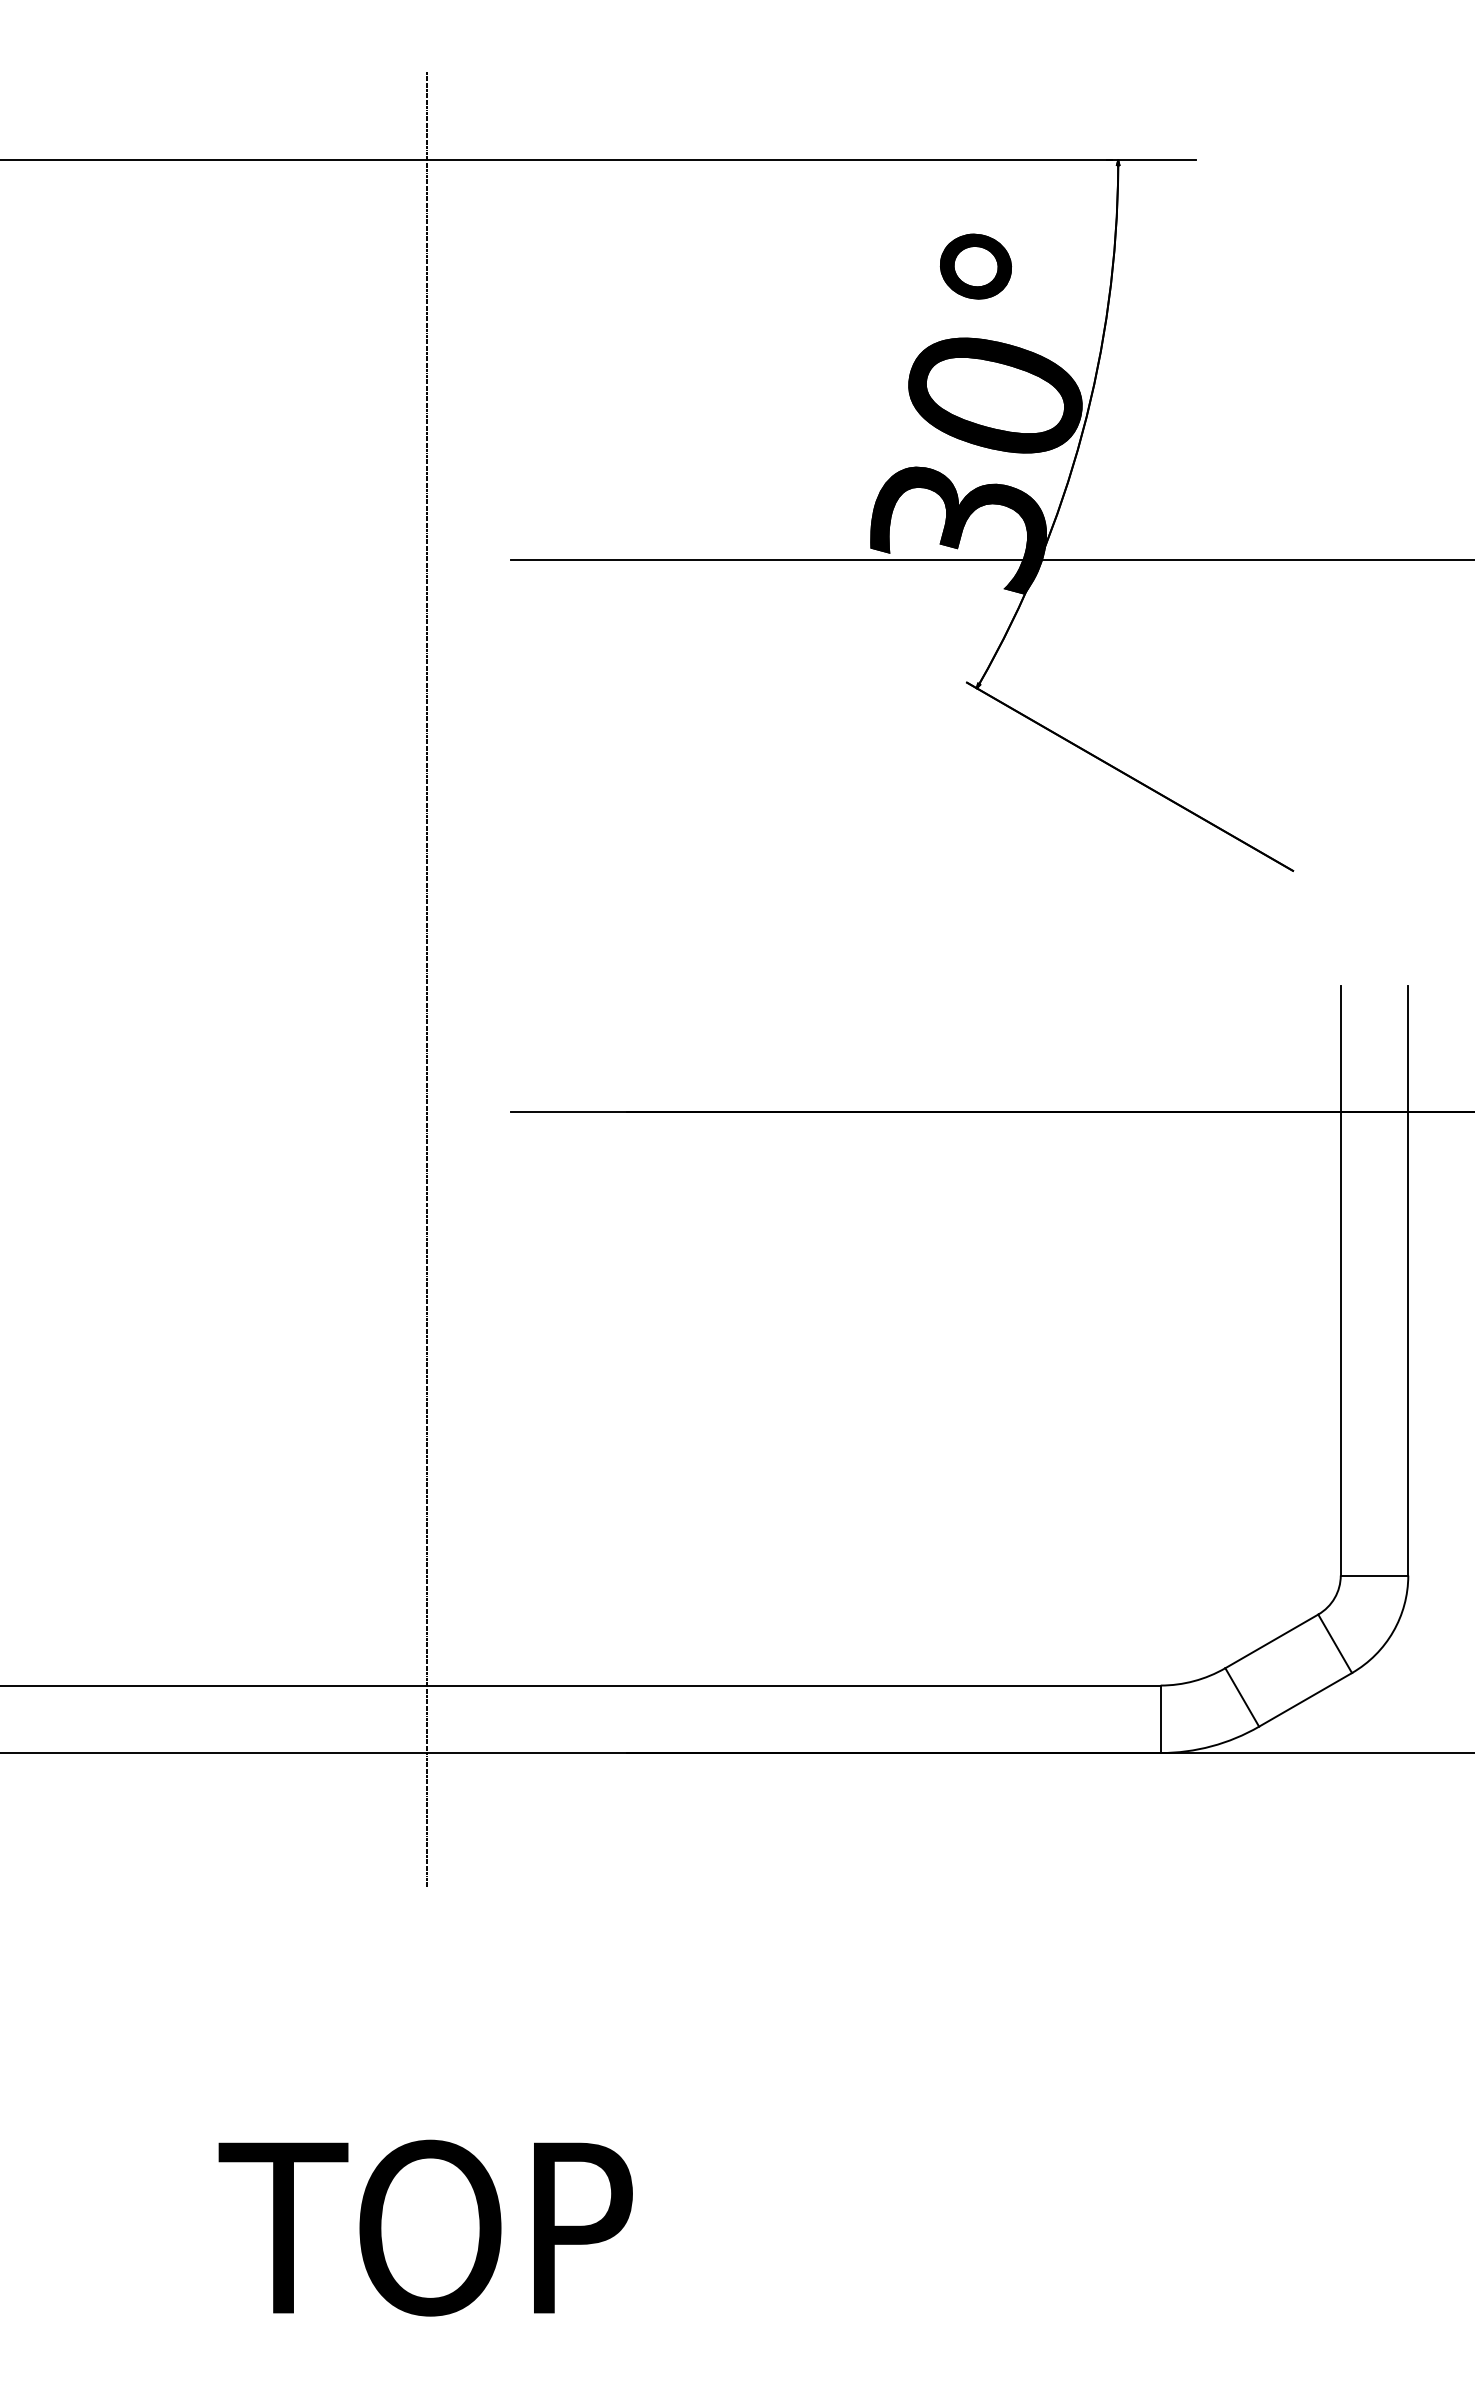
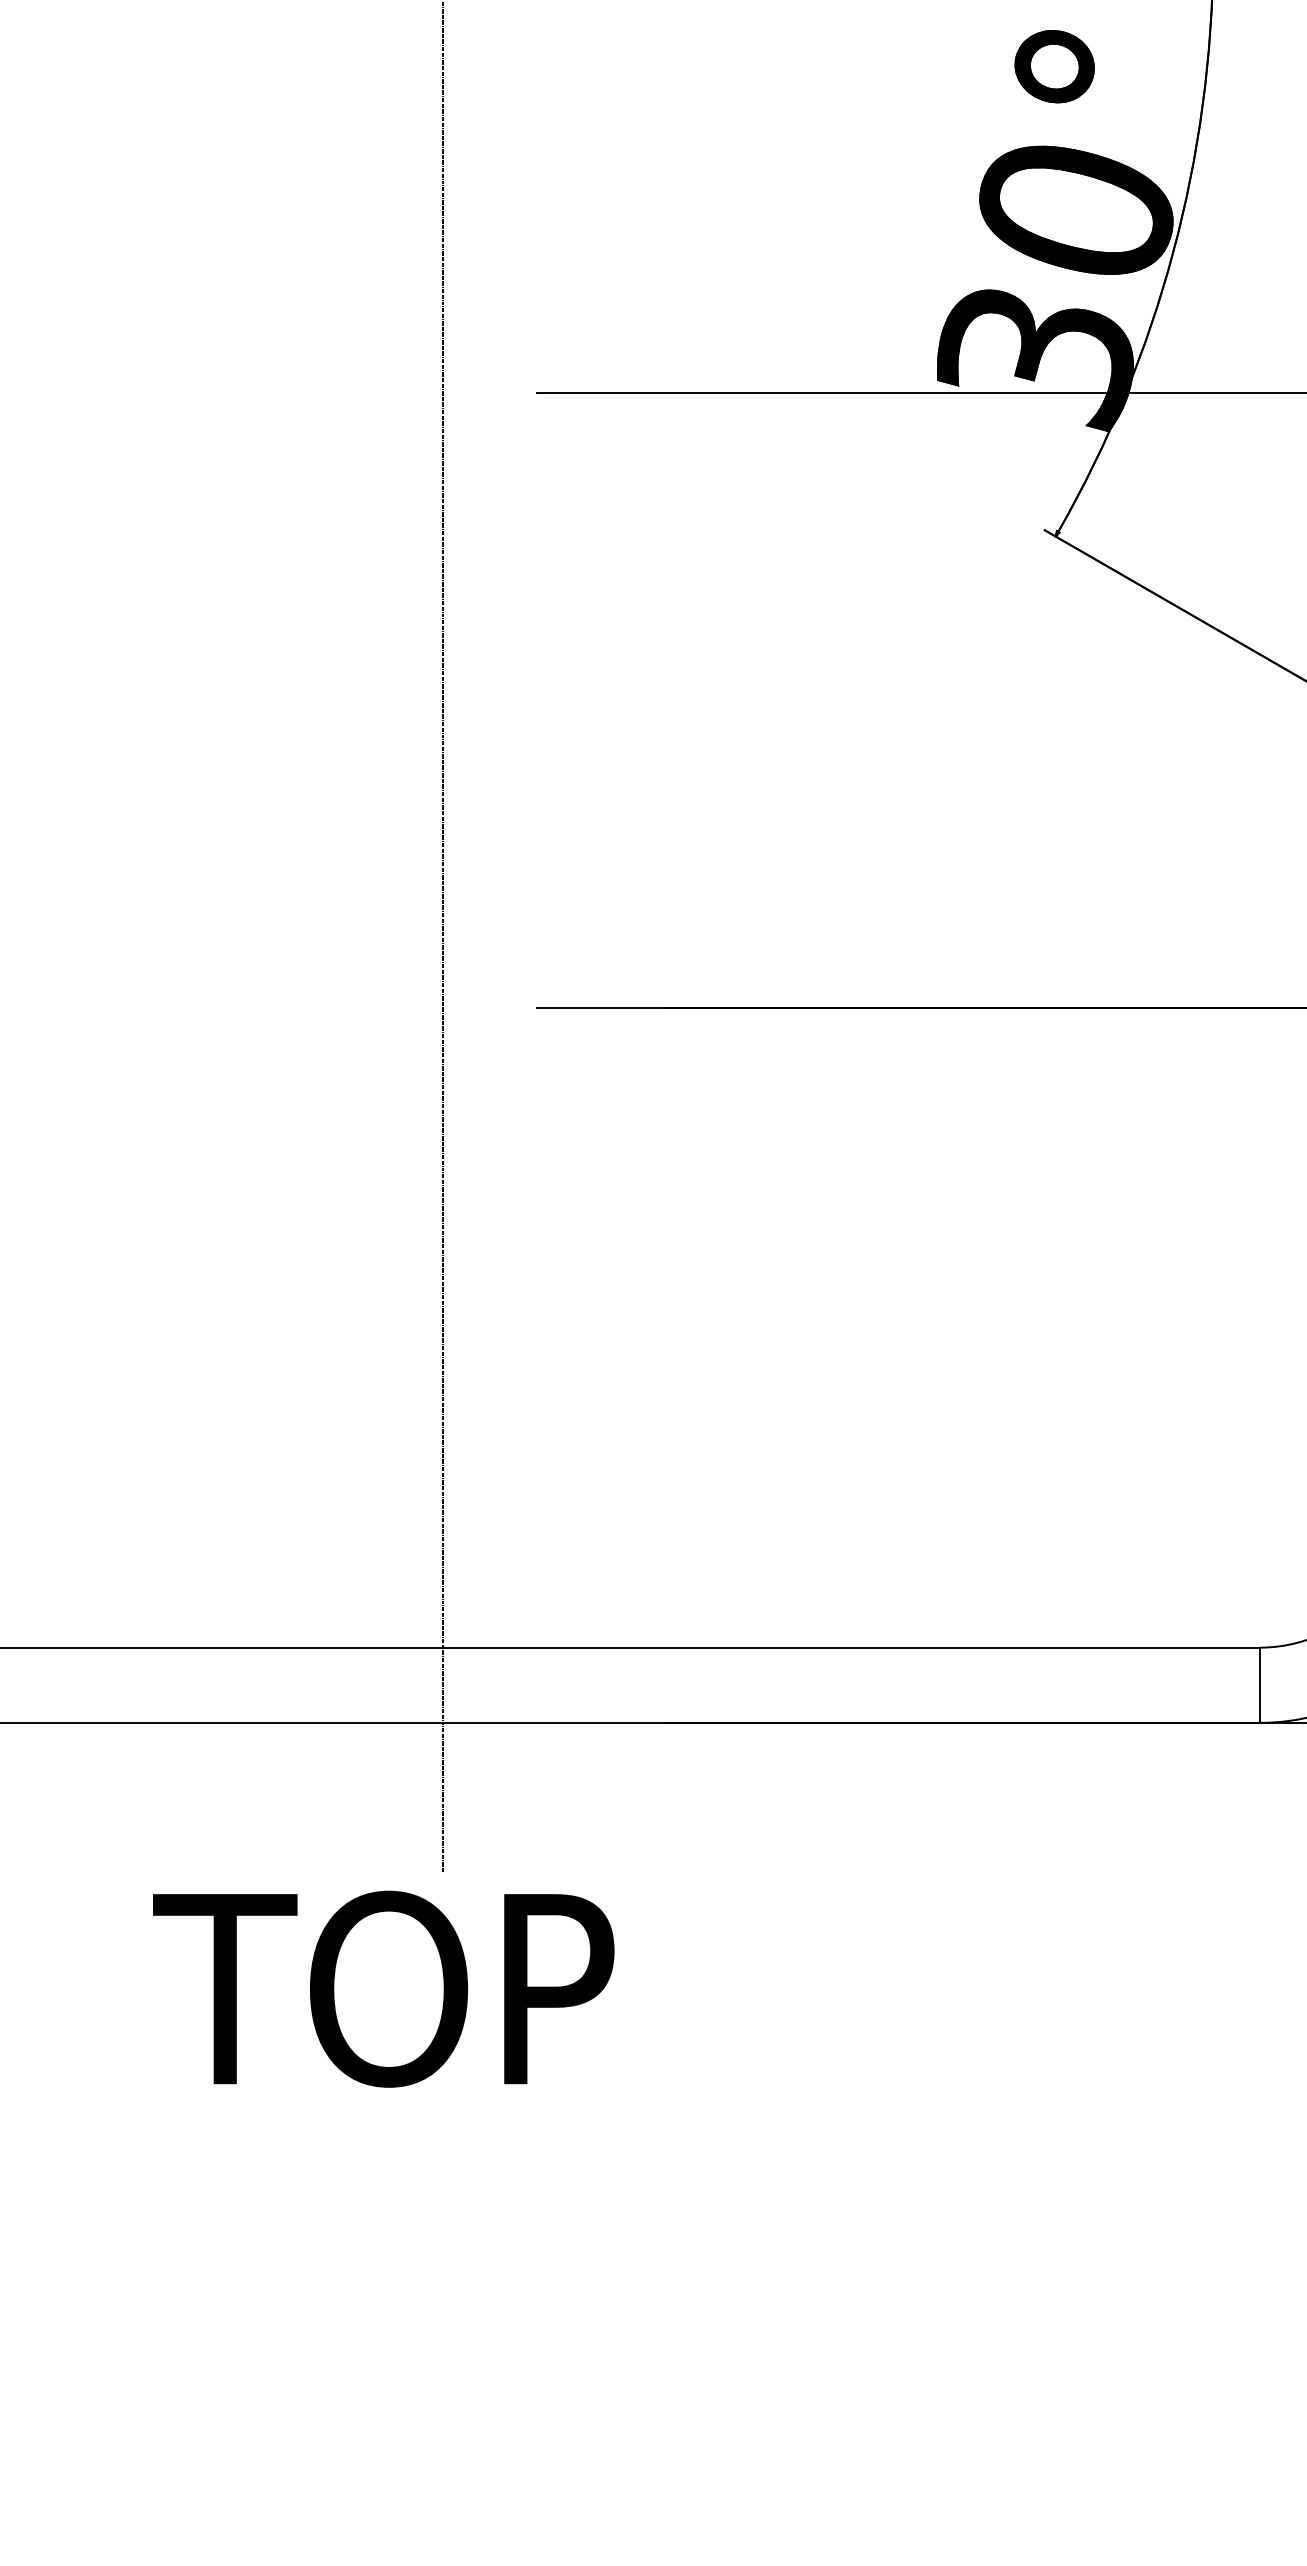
text: (425, 2227) -> (383, 1988), moved

